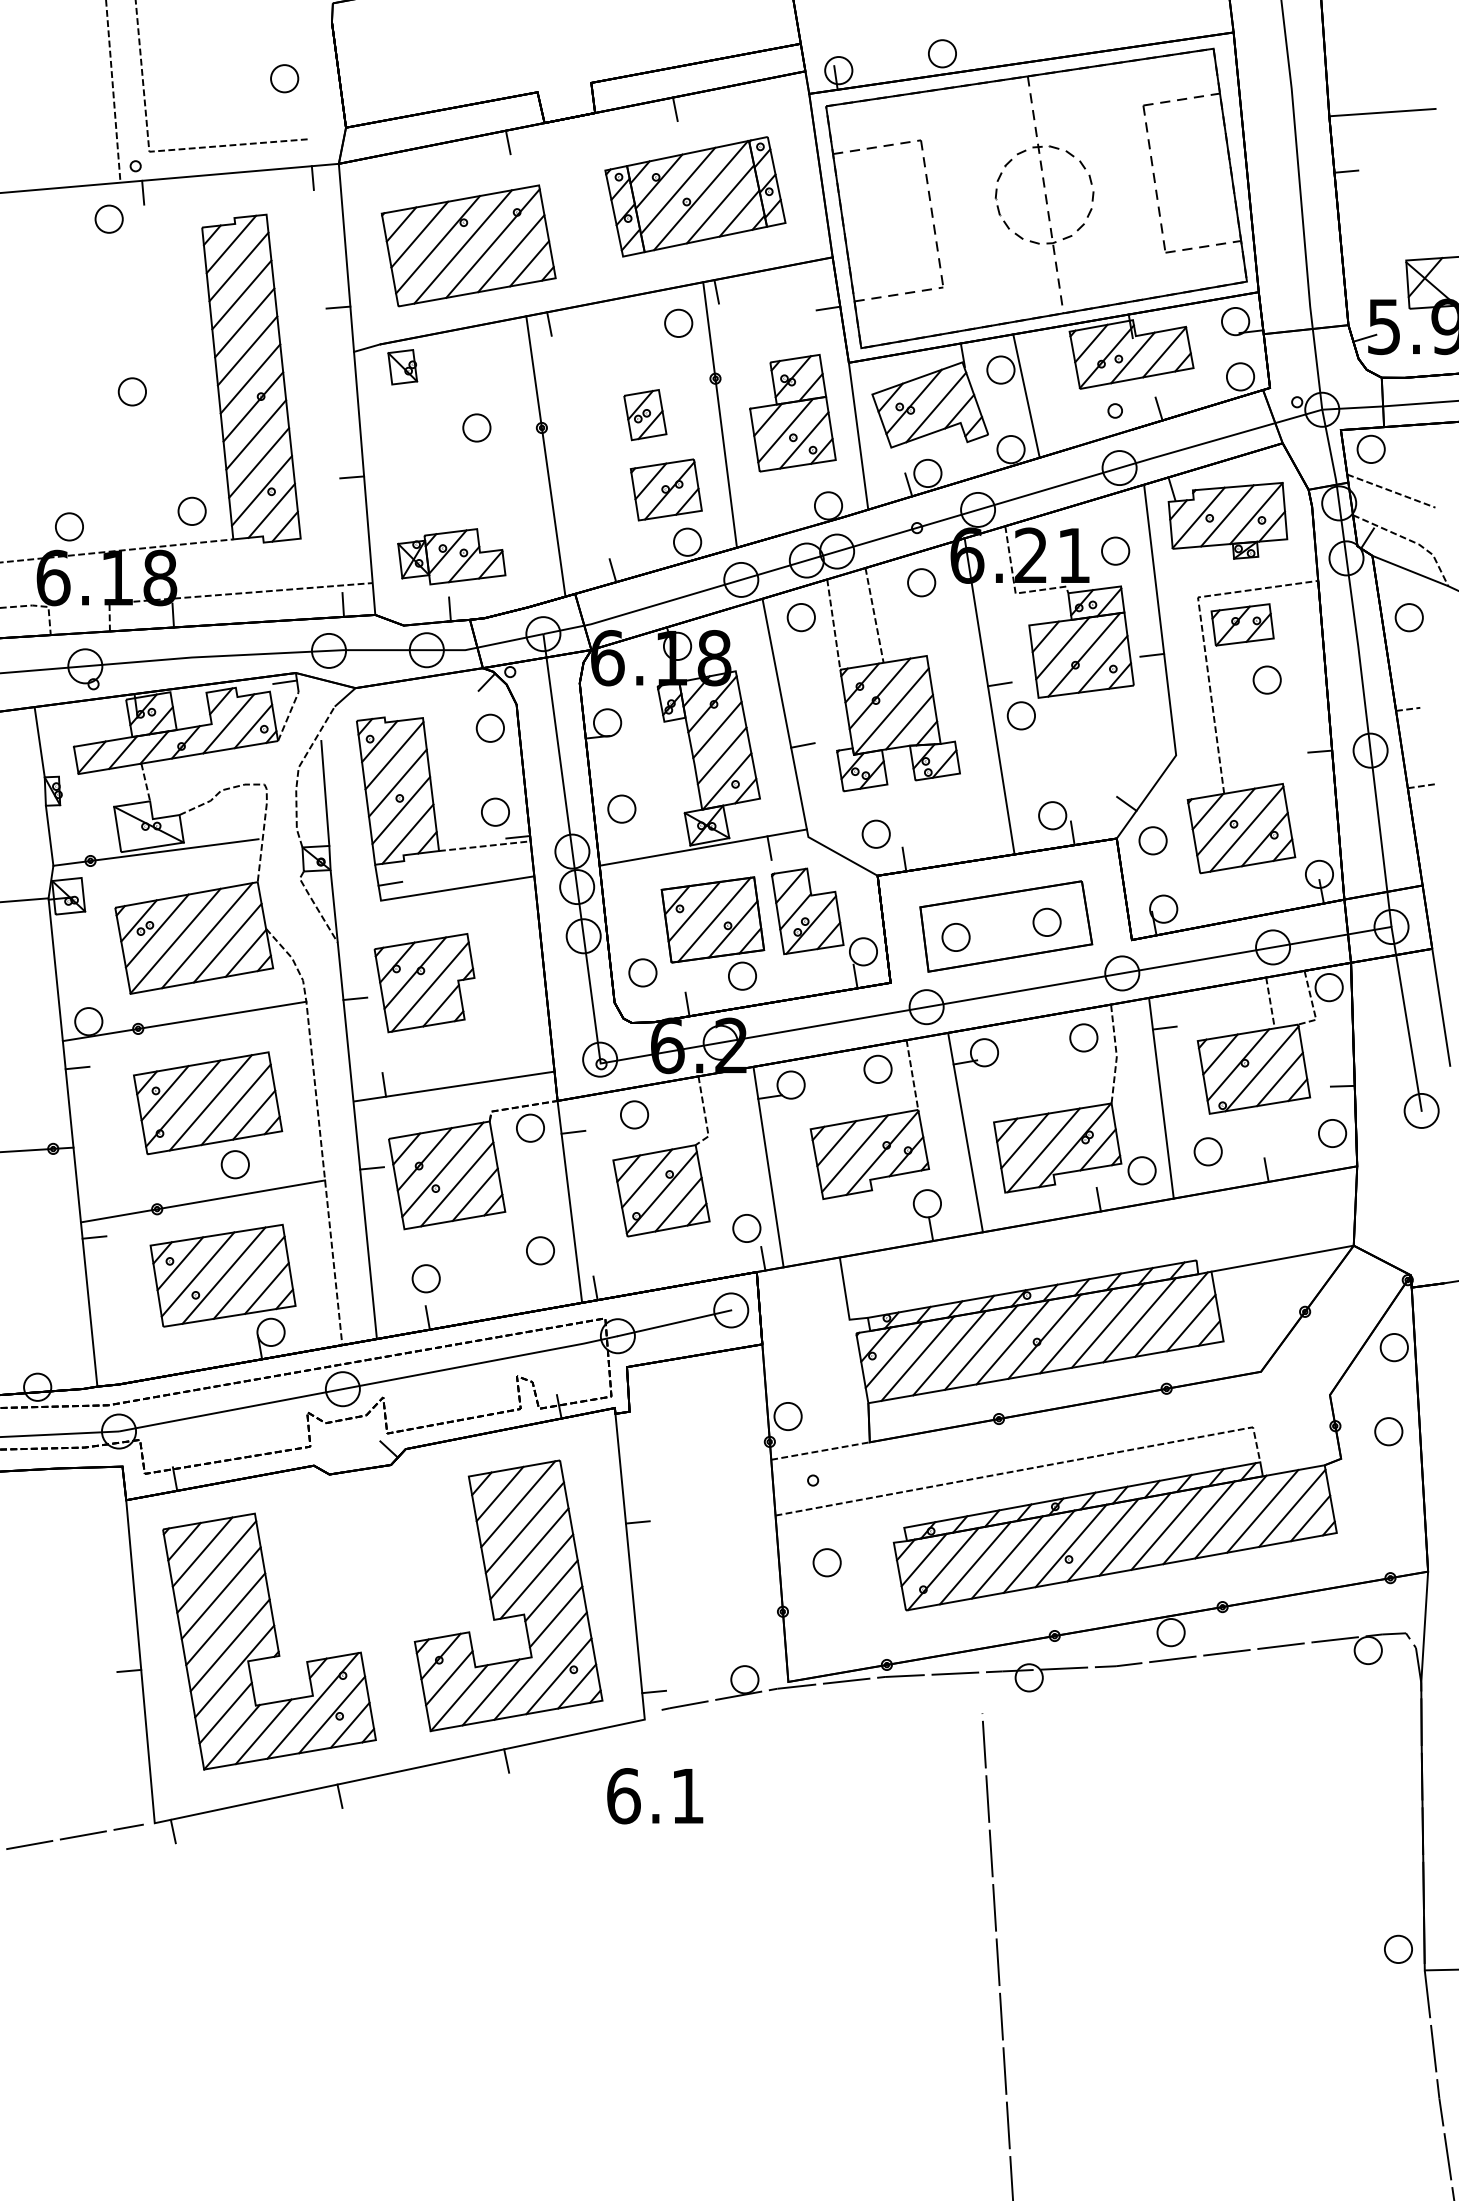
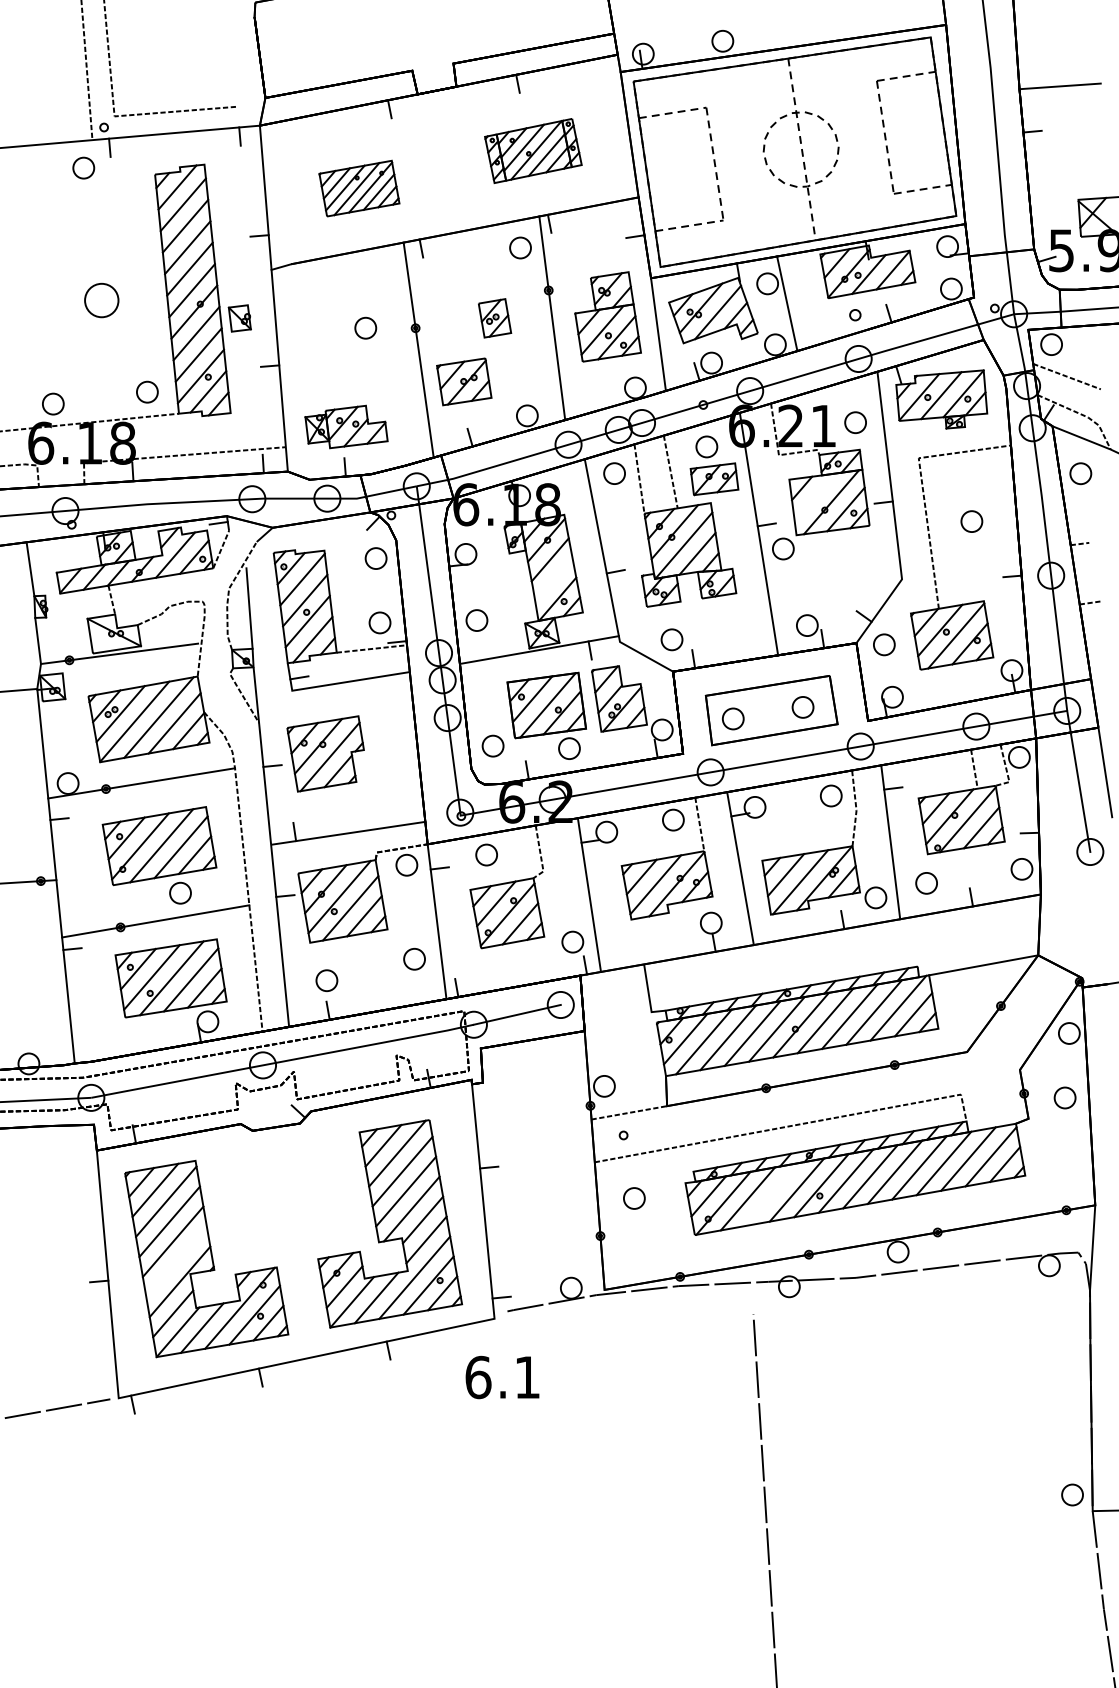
part: (284, 78) -> (218, 60), removed
part: (695, 196) -> (533, 150), size x0.7
part: (468, 245) -> (359, 188), size x0.6
part: (402, 367) -> (239, 318), moved
part: (131, 391) -> (100, 300), size x1.6
part: (665, 489) -> (463, 381), moved
part: (1242, 624) -> (714, 478), moved
line: (1062, 648) -> (814, 497), removed
line: (721, 755) -> (553, 579), removed
line: (1006, 1557) -> (771, 1194), removed
line: (229, 1645) -> (176, 1261), removed

